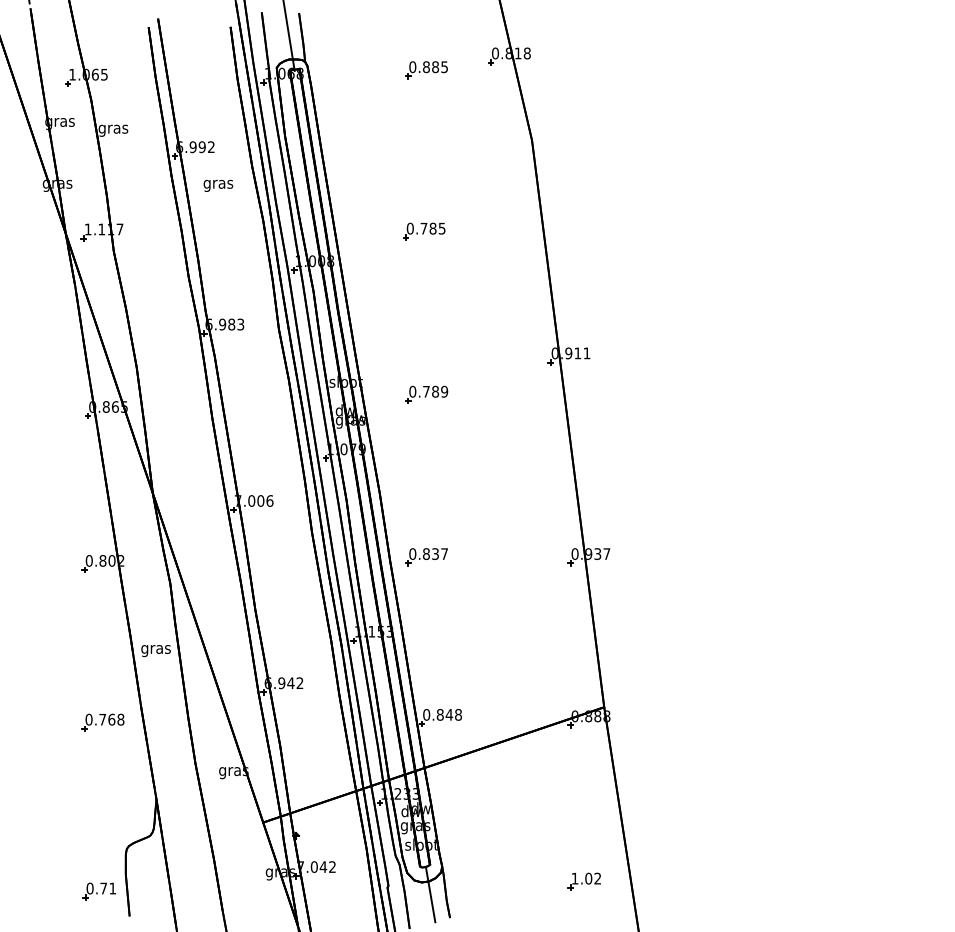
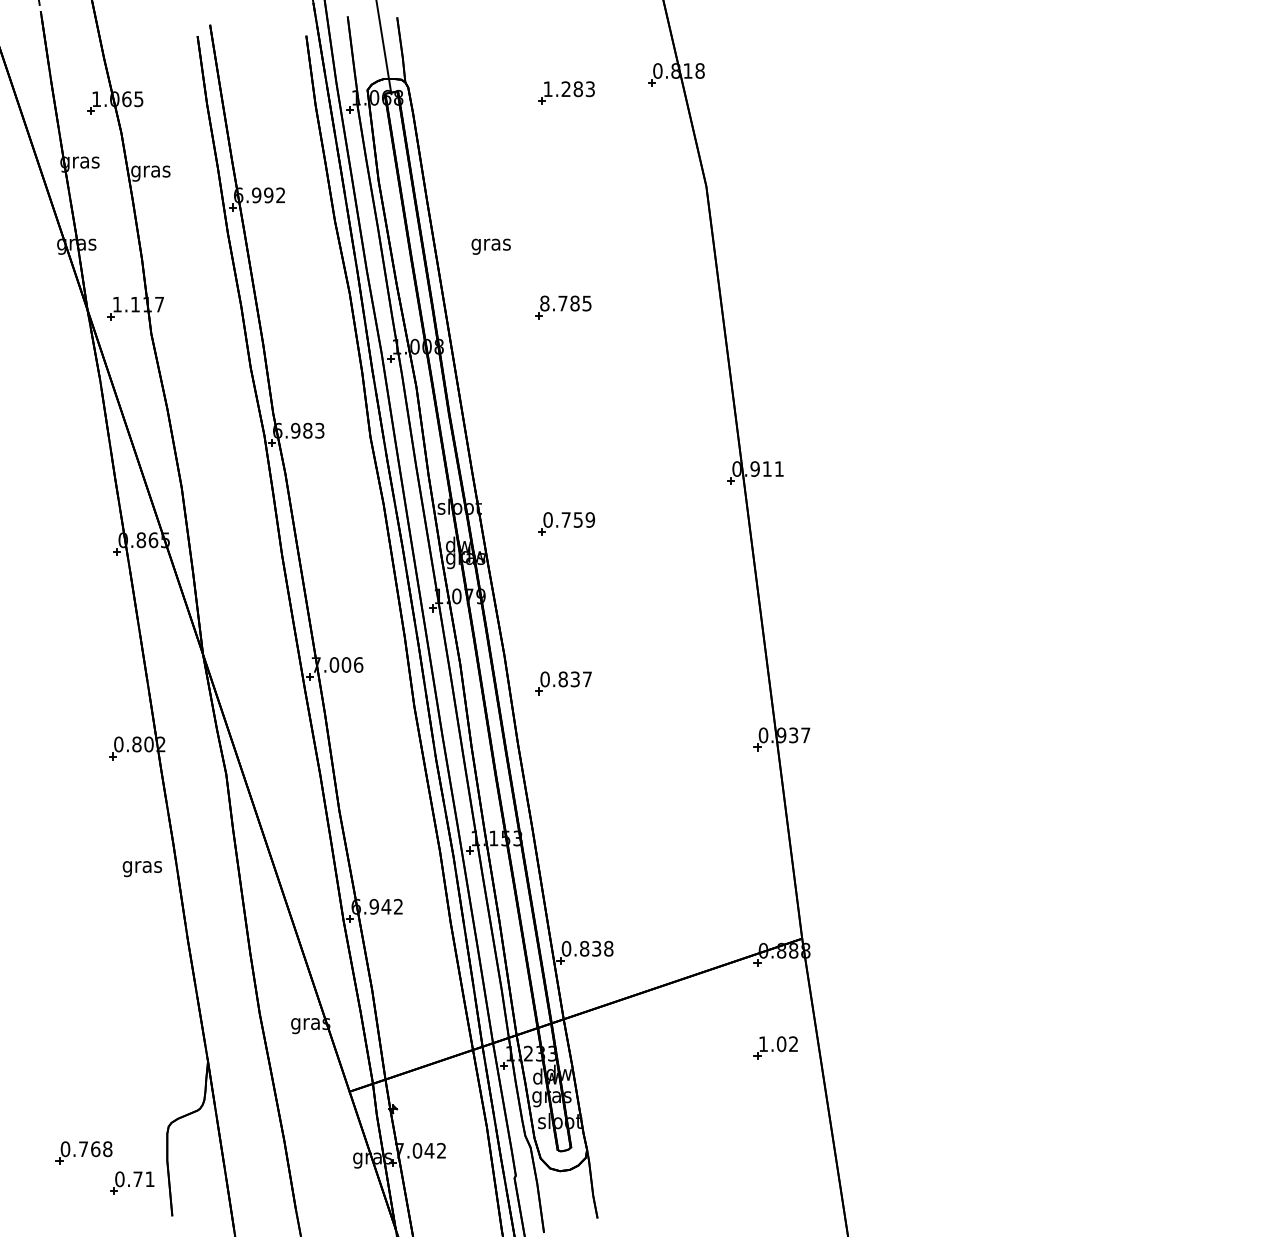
text: (428, 67) -> (568, 89), 0.885 -> 1.283
text: (217, 185) -> (490, 246), moved
text: (410, 228) -> (544, 303), 0.785 -> 8.785
text: (434, 391) -> (577, 519), 0.789 -> 0.759
part: (426, 557) -> (563, 683), moved
text: (155, 651) -> (141, 869), moved
text: (449, 714) -> (596, 948), 0.848 -> 0.838
part: (102, 722) -> (83, 1152), moved
part: (584, 881) -> (775, 1047), moved
line: (430, 894) -> (571, 1187), removed

